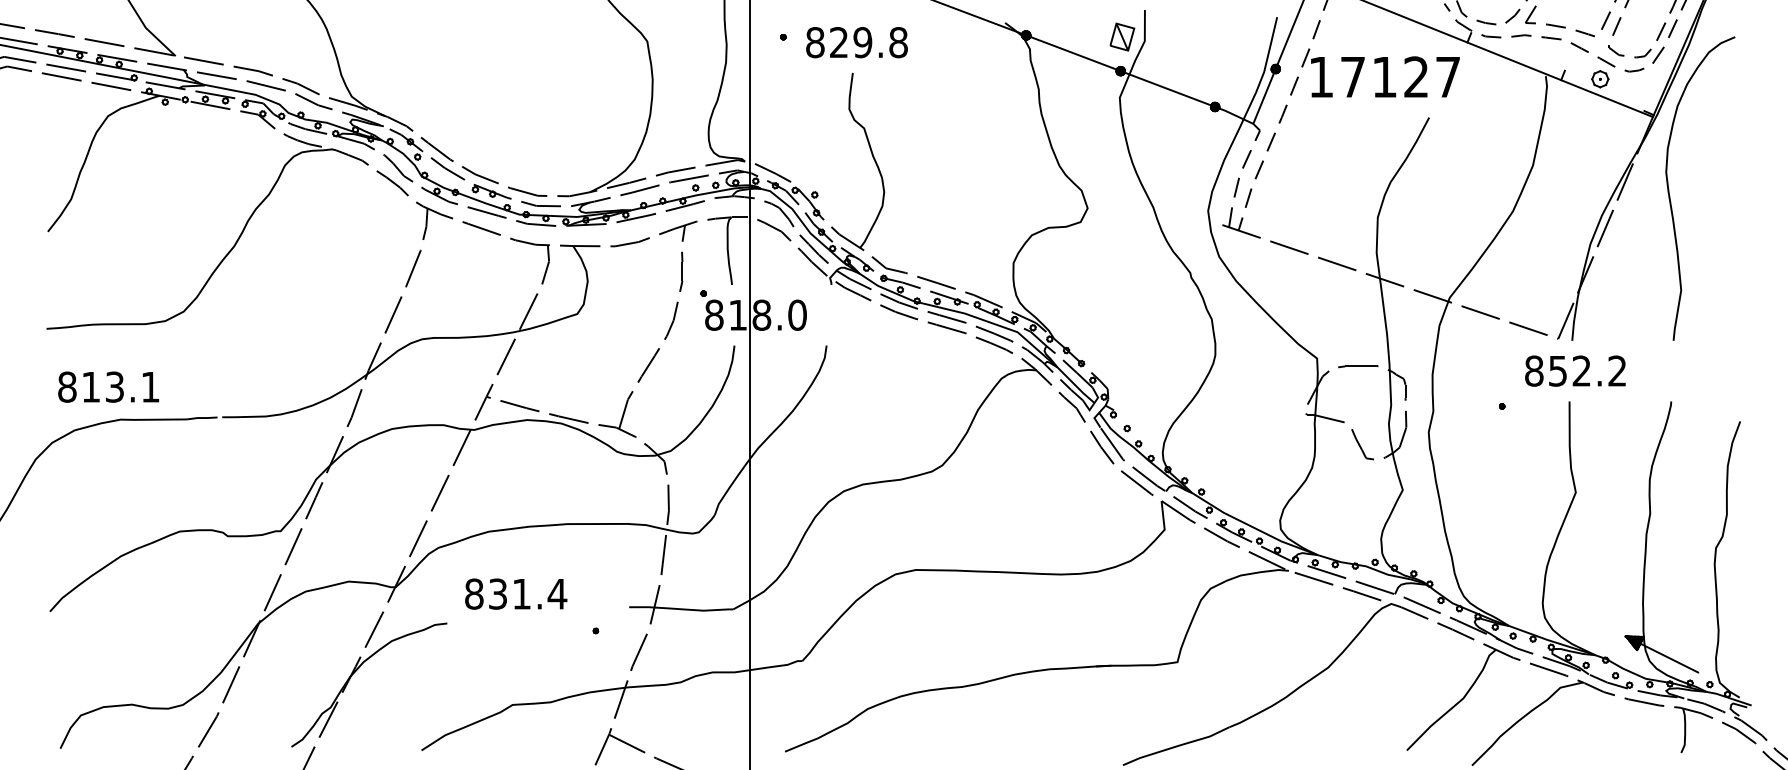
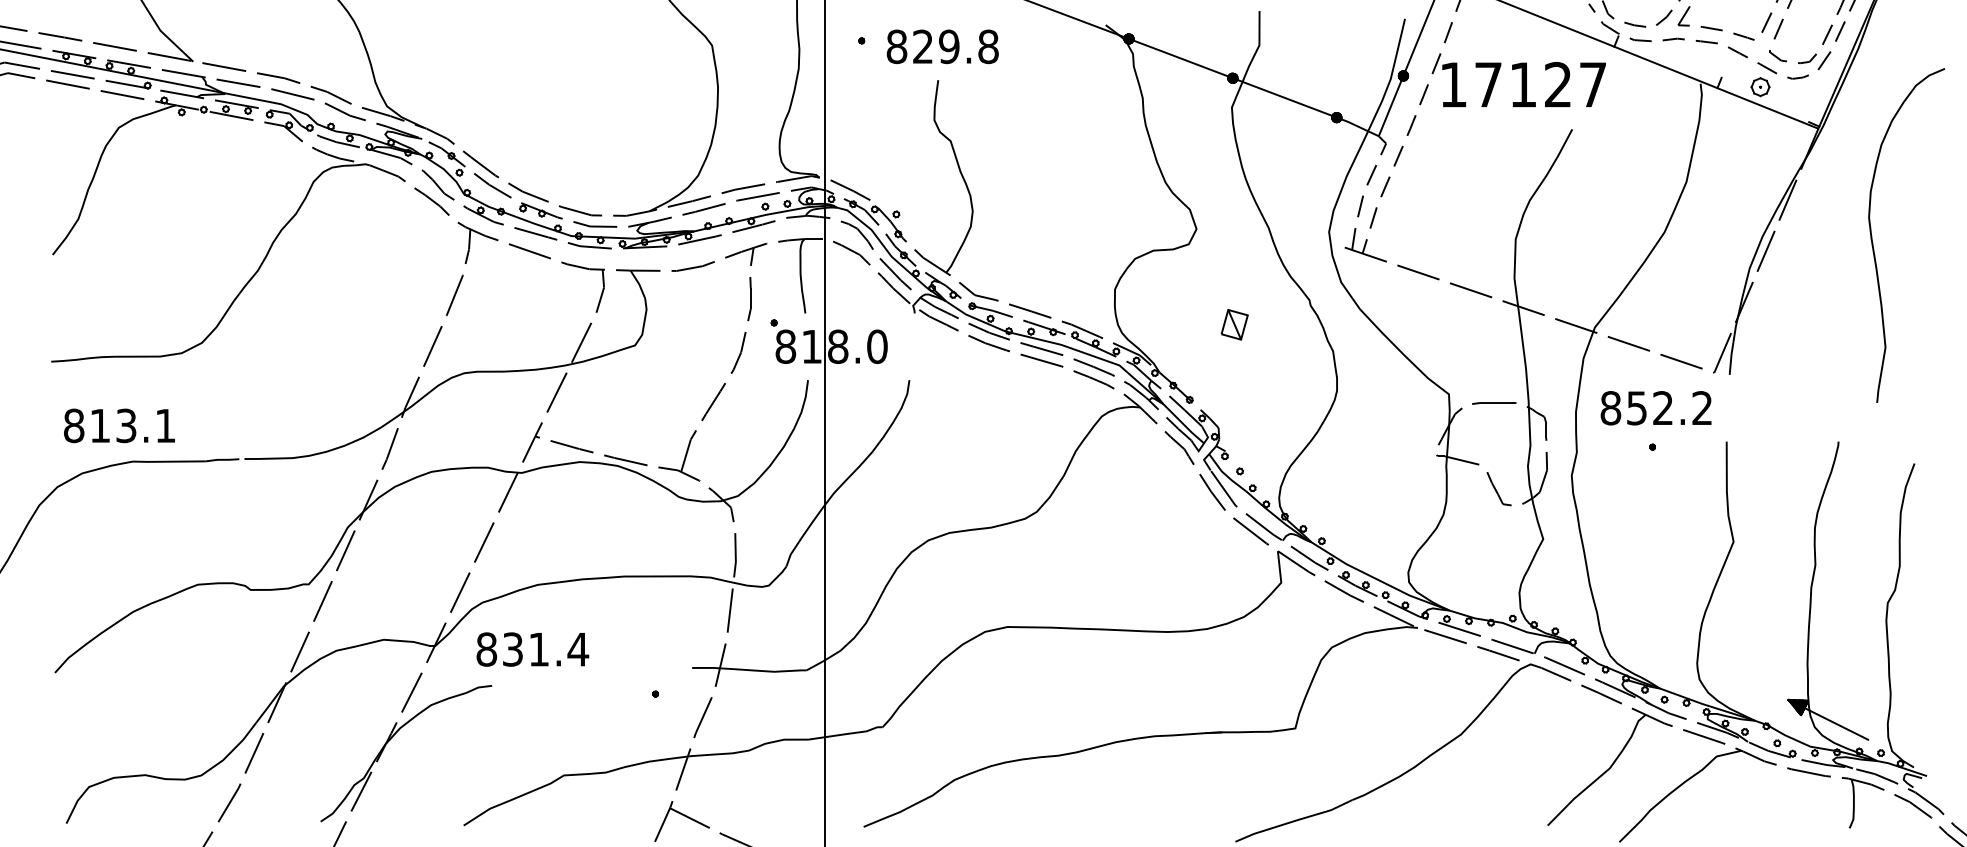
part: (1122, 36) -> (1234, 324), moved
curve: (1670, 195) -> (1873, 242), moved
text: (1574, 371) -> (1655, 408), moved
text: (515, 594) -> (532, 649), moved

